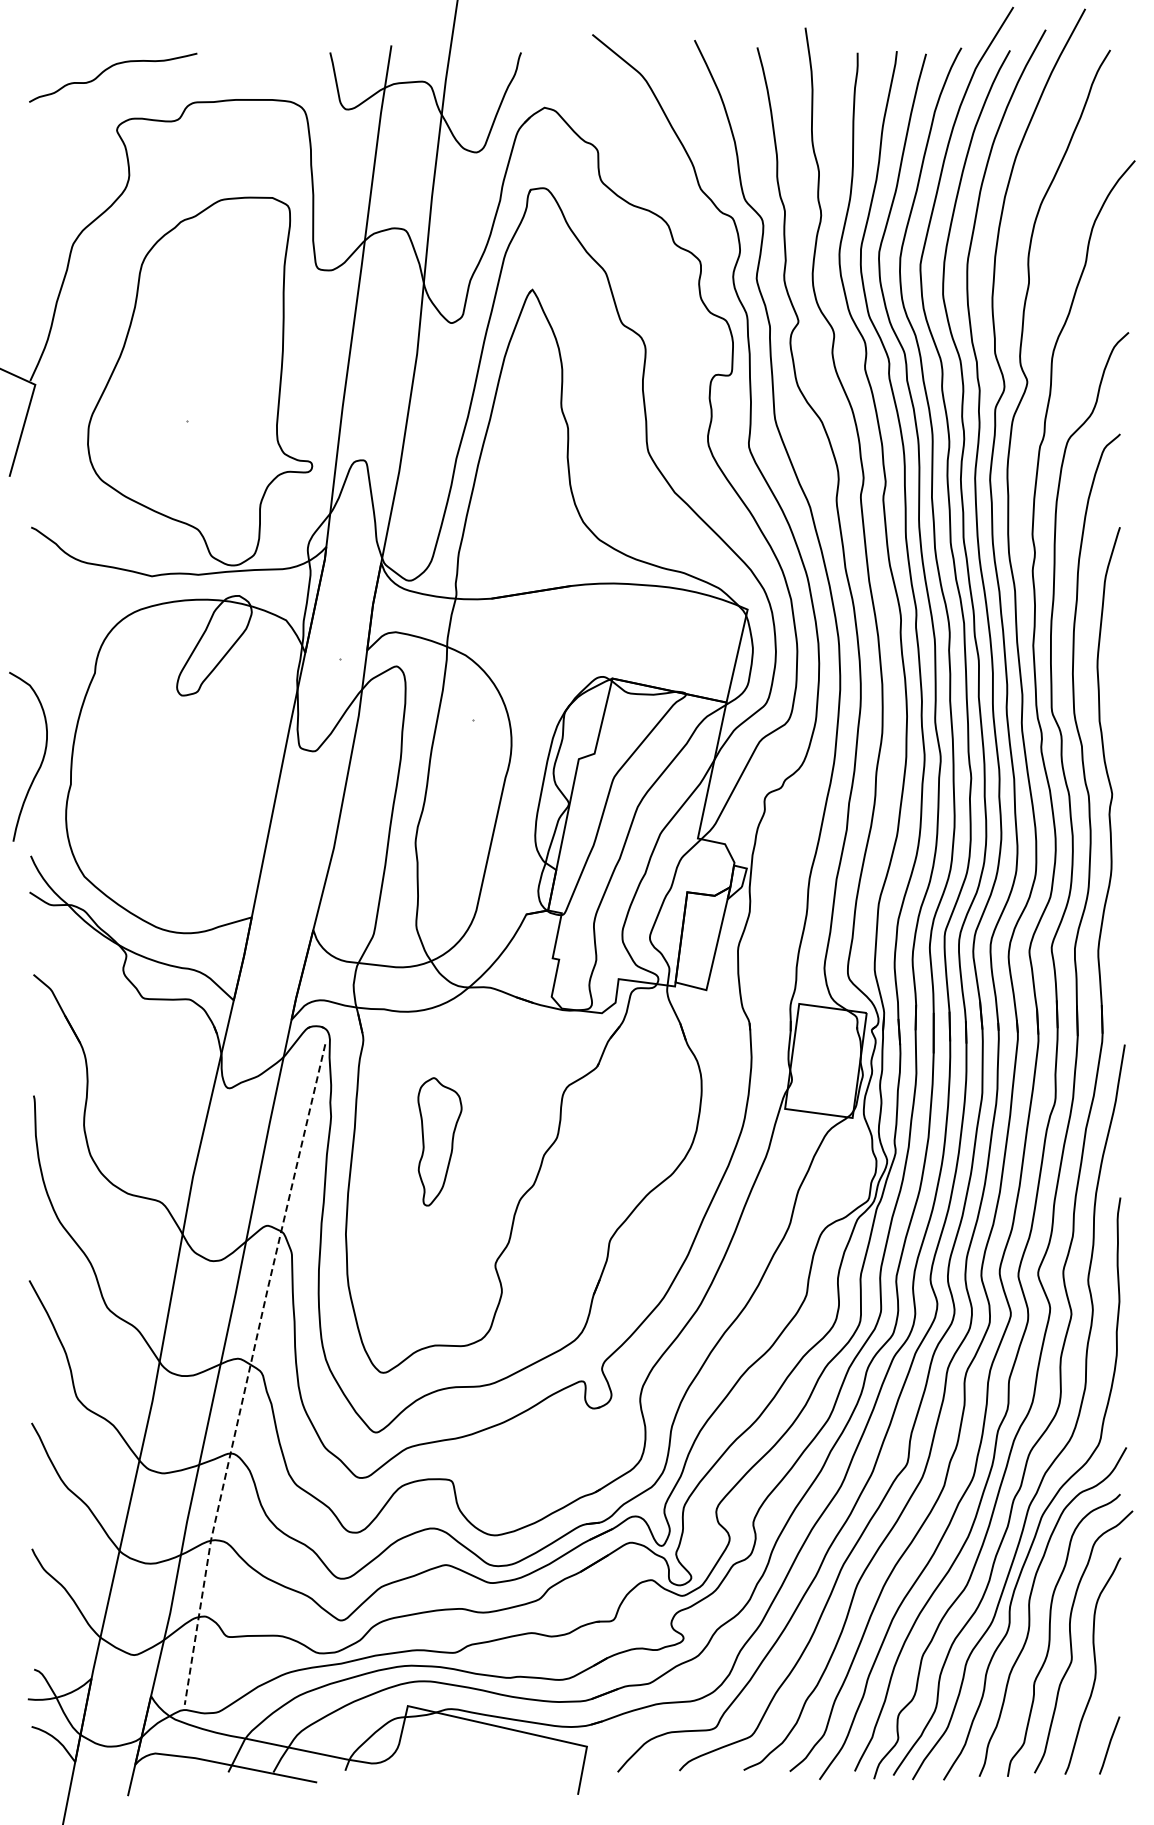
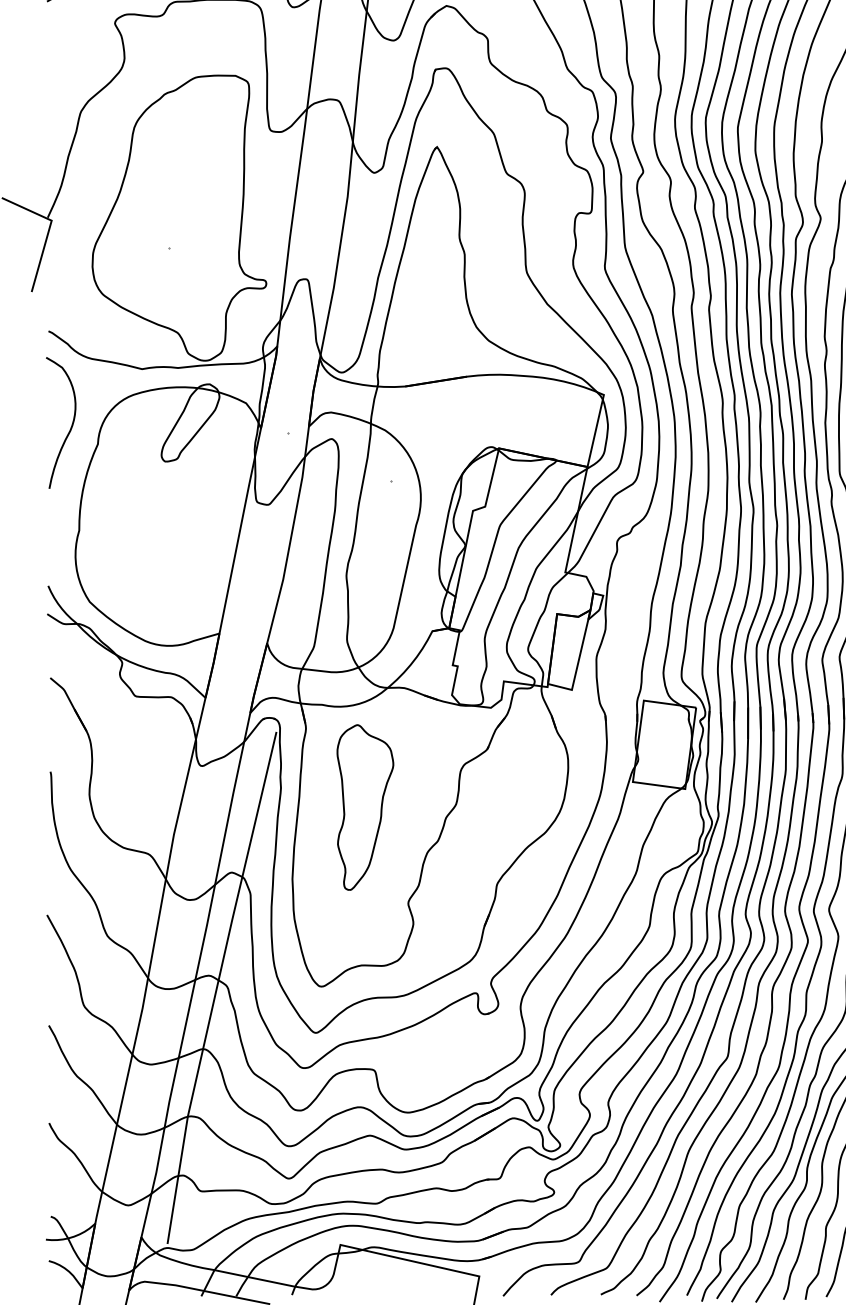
curve: (41, 760) -> (71, 425), moved
part: (439, 1141) -> (365, 807), size x1.67
line: (248, 1373) -> (216, 987), dashed -> solid

